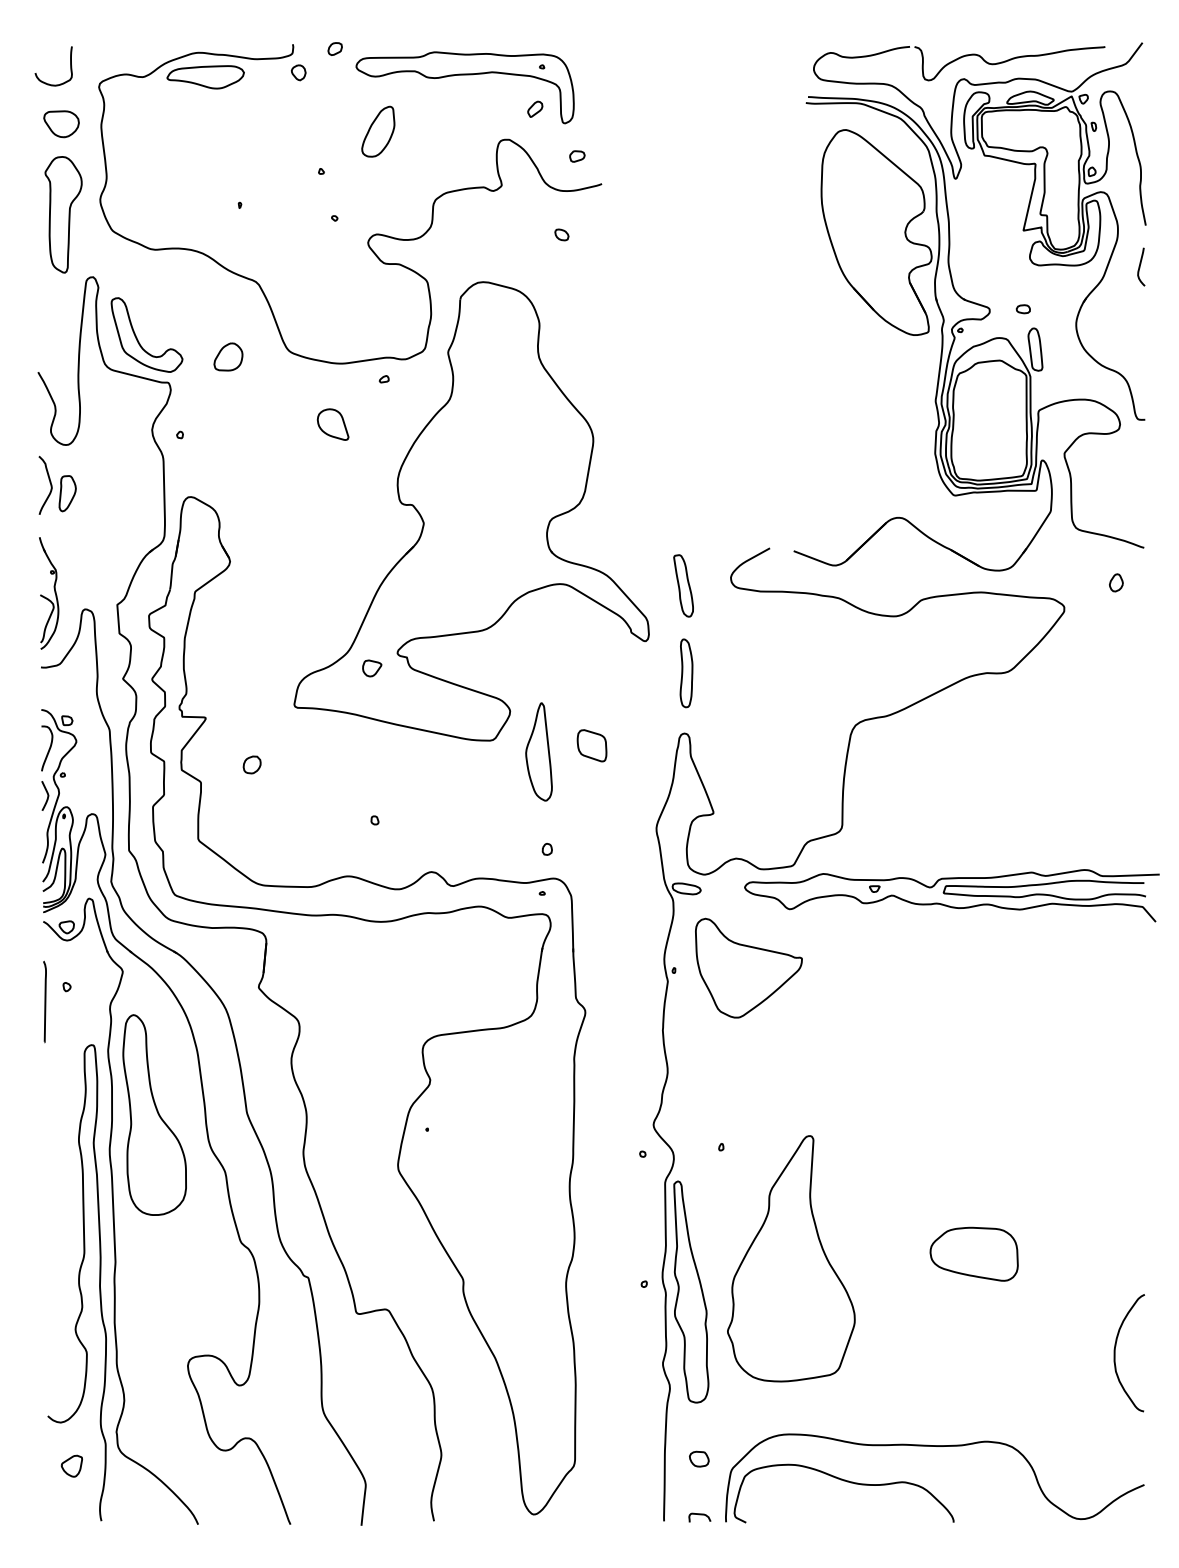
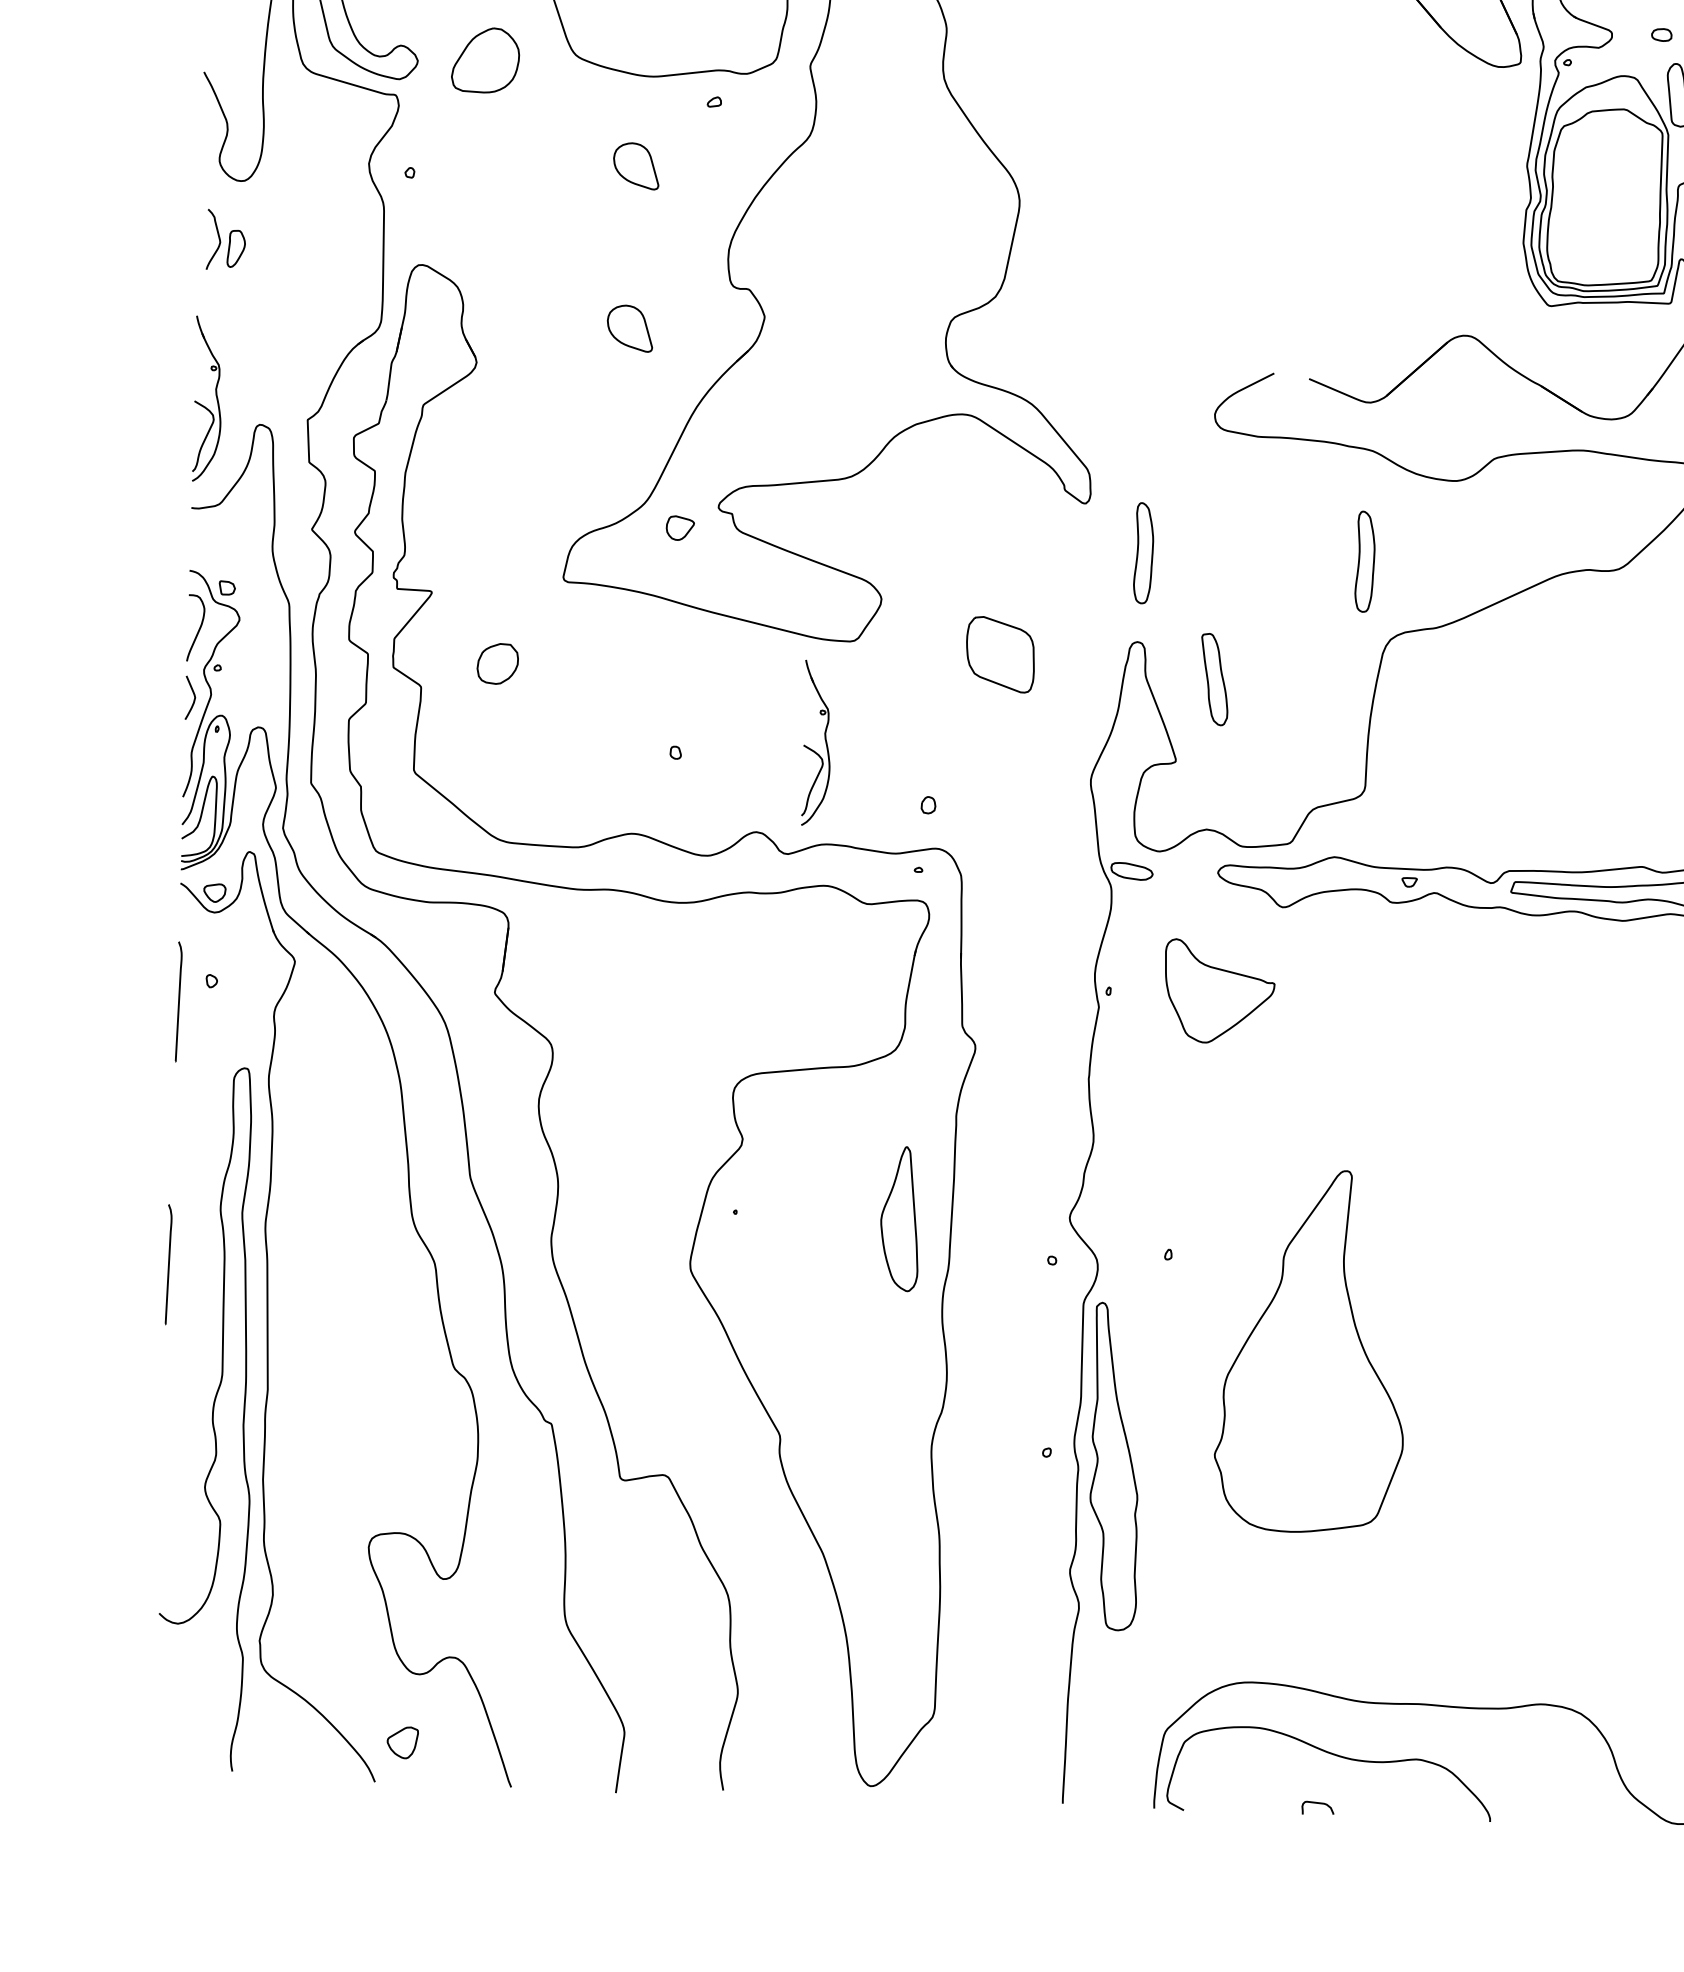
part: (228, 356) -> (485, 59), size x1.6
part: (57, 484) -> (226, 238), size x0.7
part: (332, 534) -> (629, 328), added
part: (683, 585) -> (1214, 678), moved
part: (836, 673) -> (1365, 562), added
part: (591, 745) -> (999, 654), size x1.6
part: (538, 751) -> (899, 1218), moved
part: (251, 764) -> (496, 663), size x1.6
part: (470, 810) -> (817, 743), added
part: (748, 967) -> (1218, 990), size x0.7
part: (154, 1114) -> (333, 1174), removed
curve: (44, 1179) -> (167, 1263), added
part: (973, 1253) -> (1534, 1425), removed
part: (791, 1258) -> (1312, 1350), moved
part: (699, 1458) -> (1118, 1712), removed
part: (71, 1465) -> (402, 1741), moved
curve: (699, 1515) -> (1317, 1804), moved

